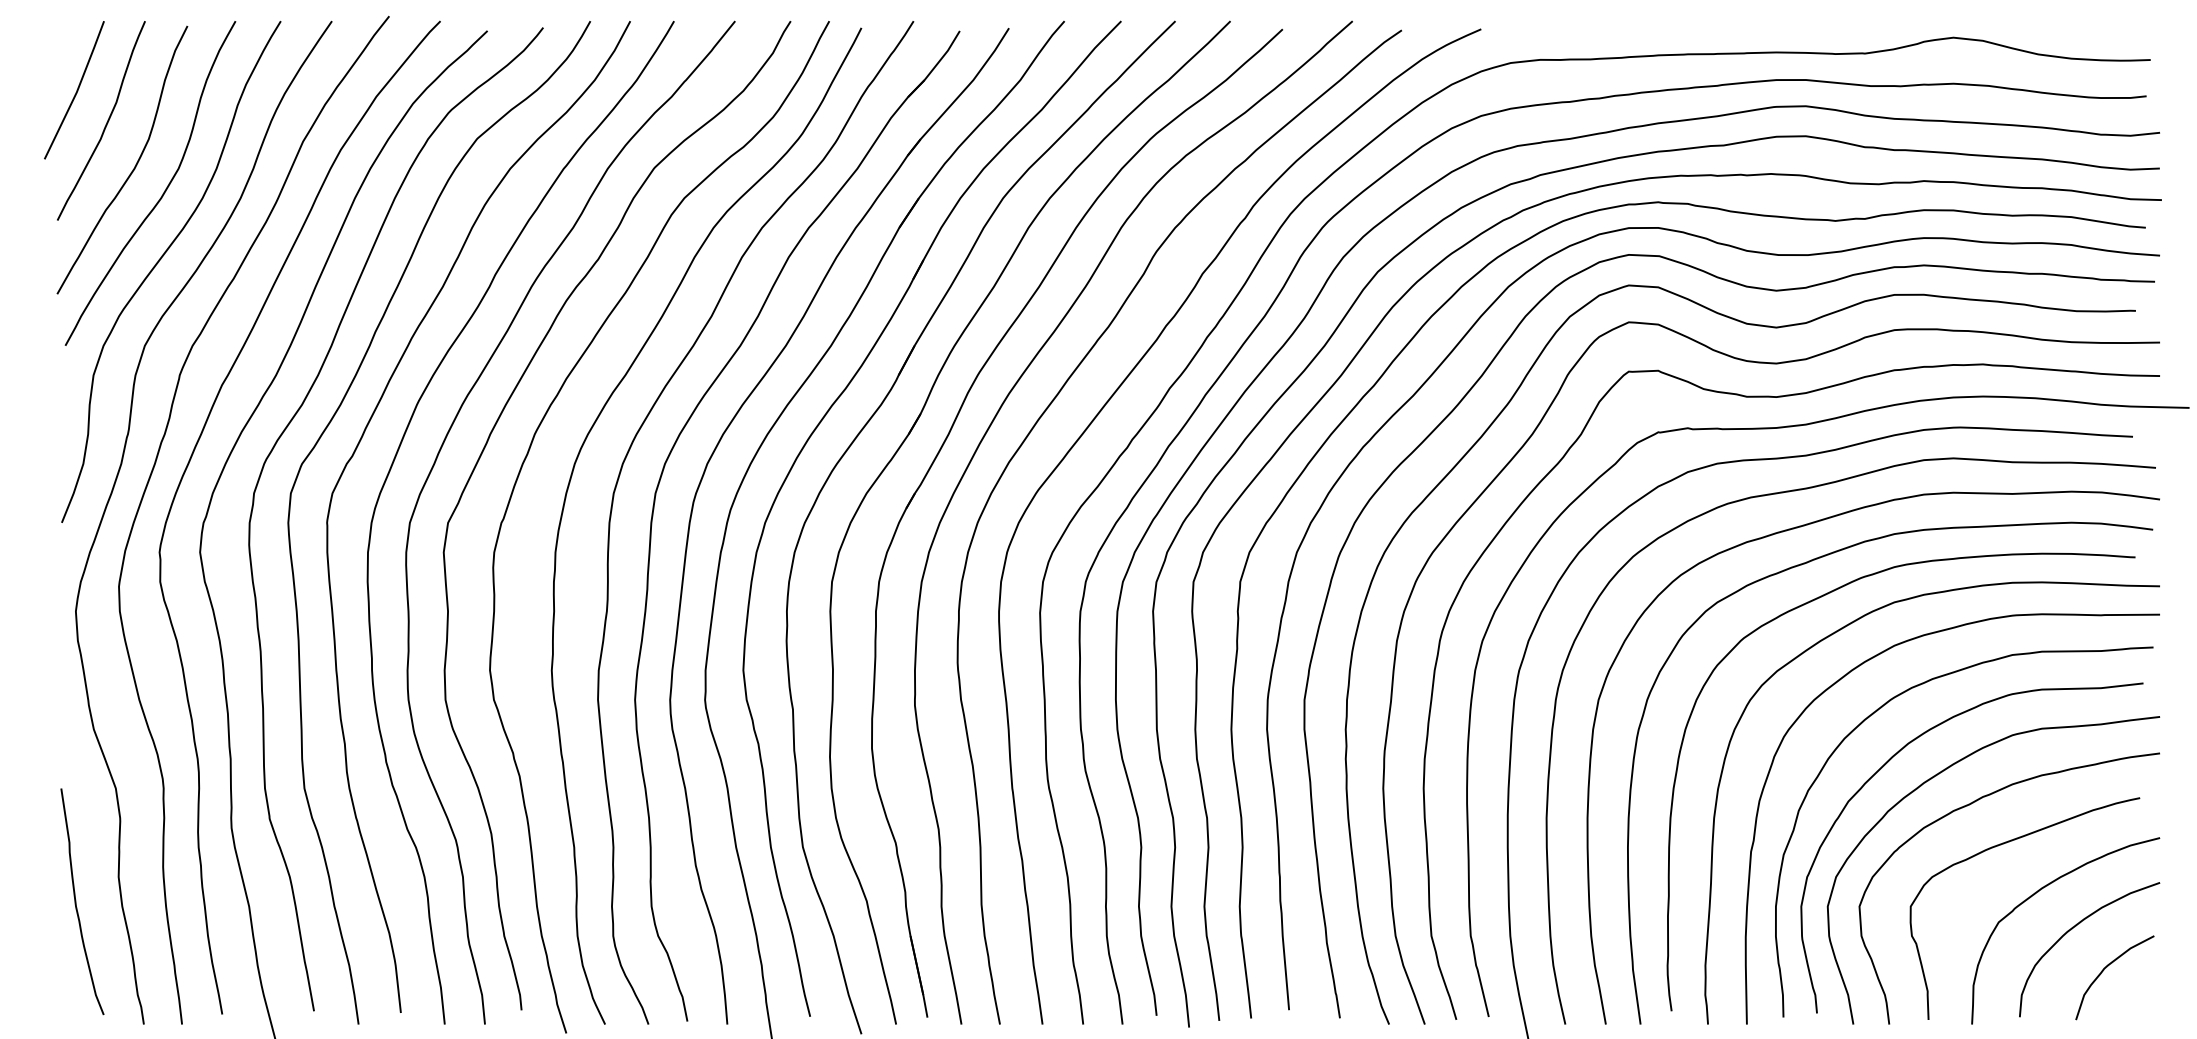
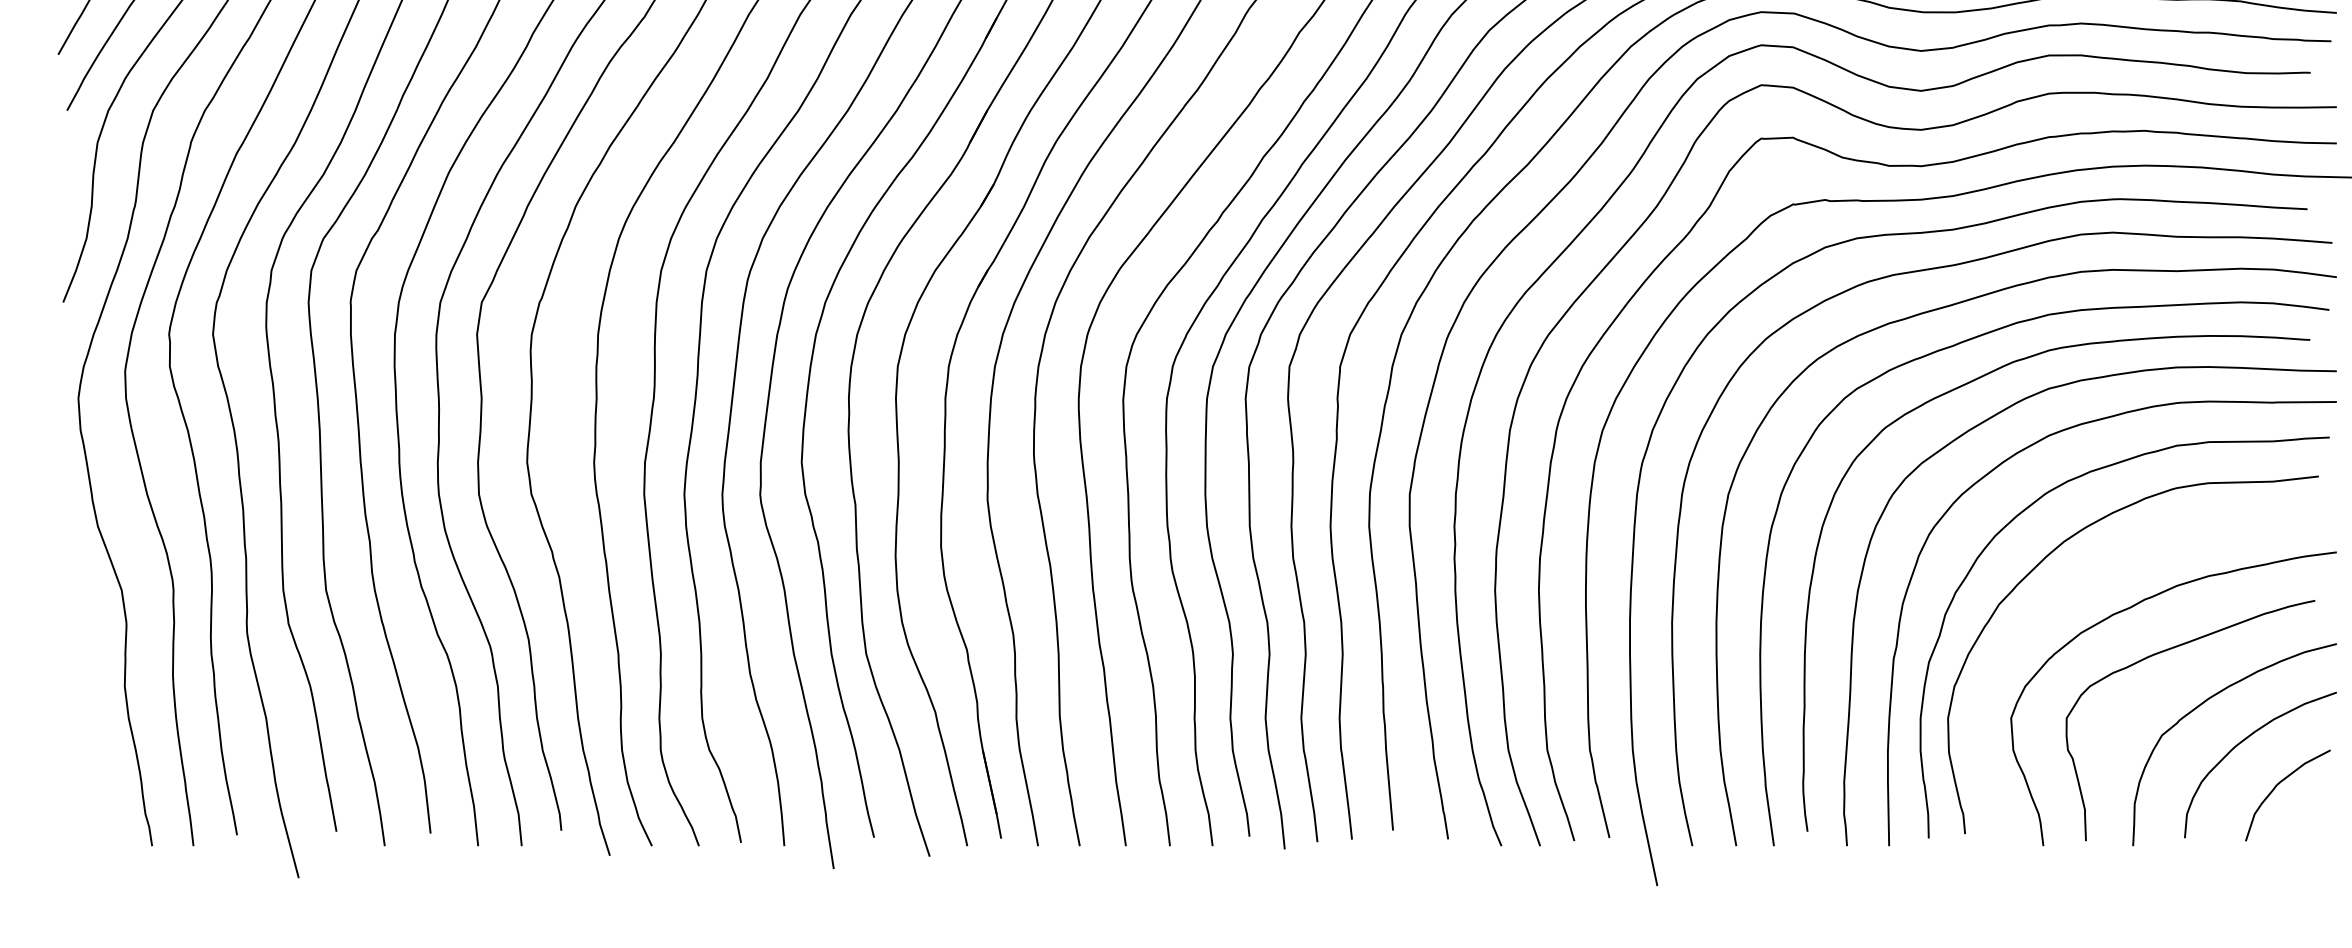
curve: (1933, 778) -> (2091, 579), removed
curve: (76, 901) -> (79, 712), removed

